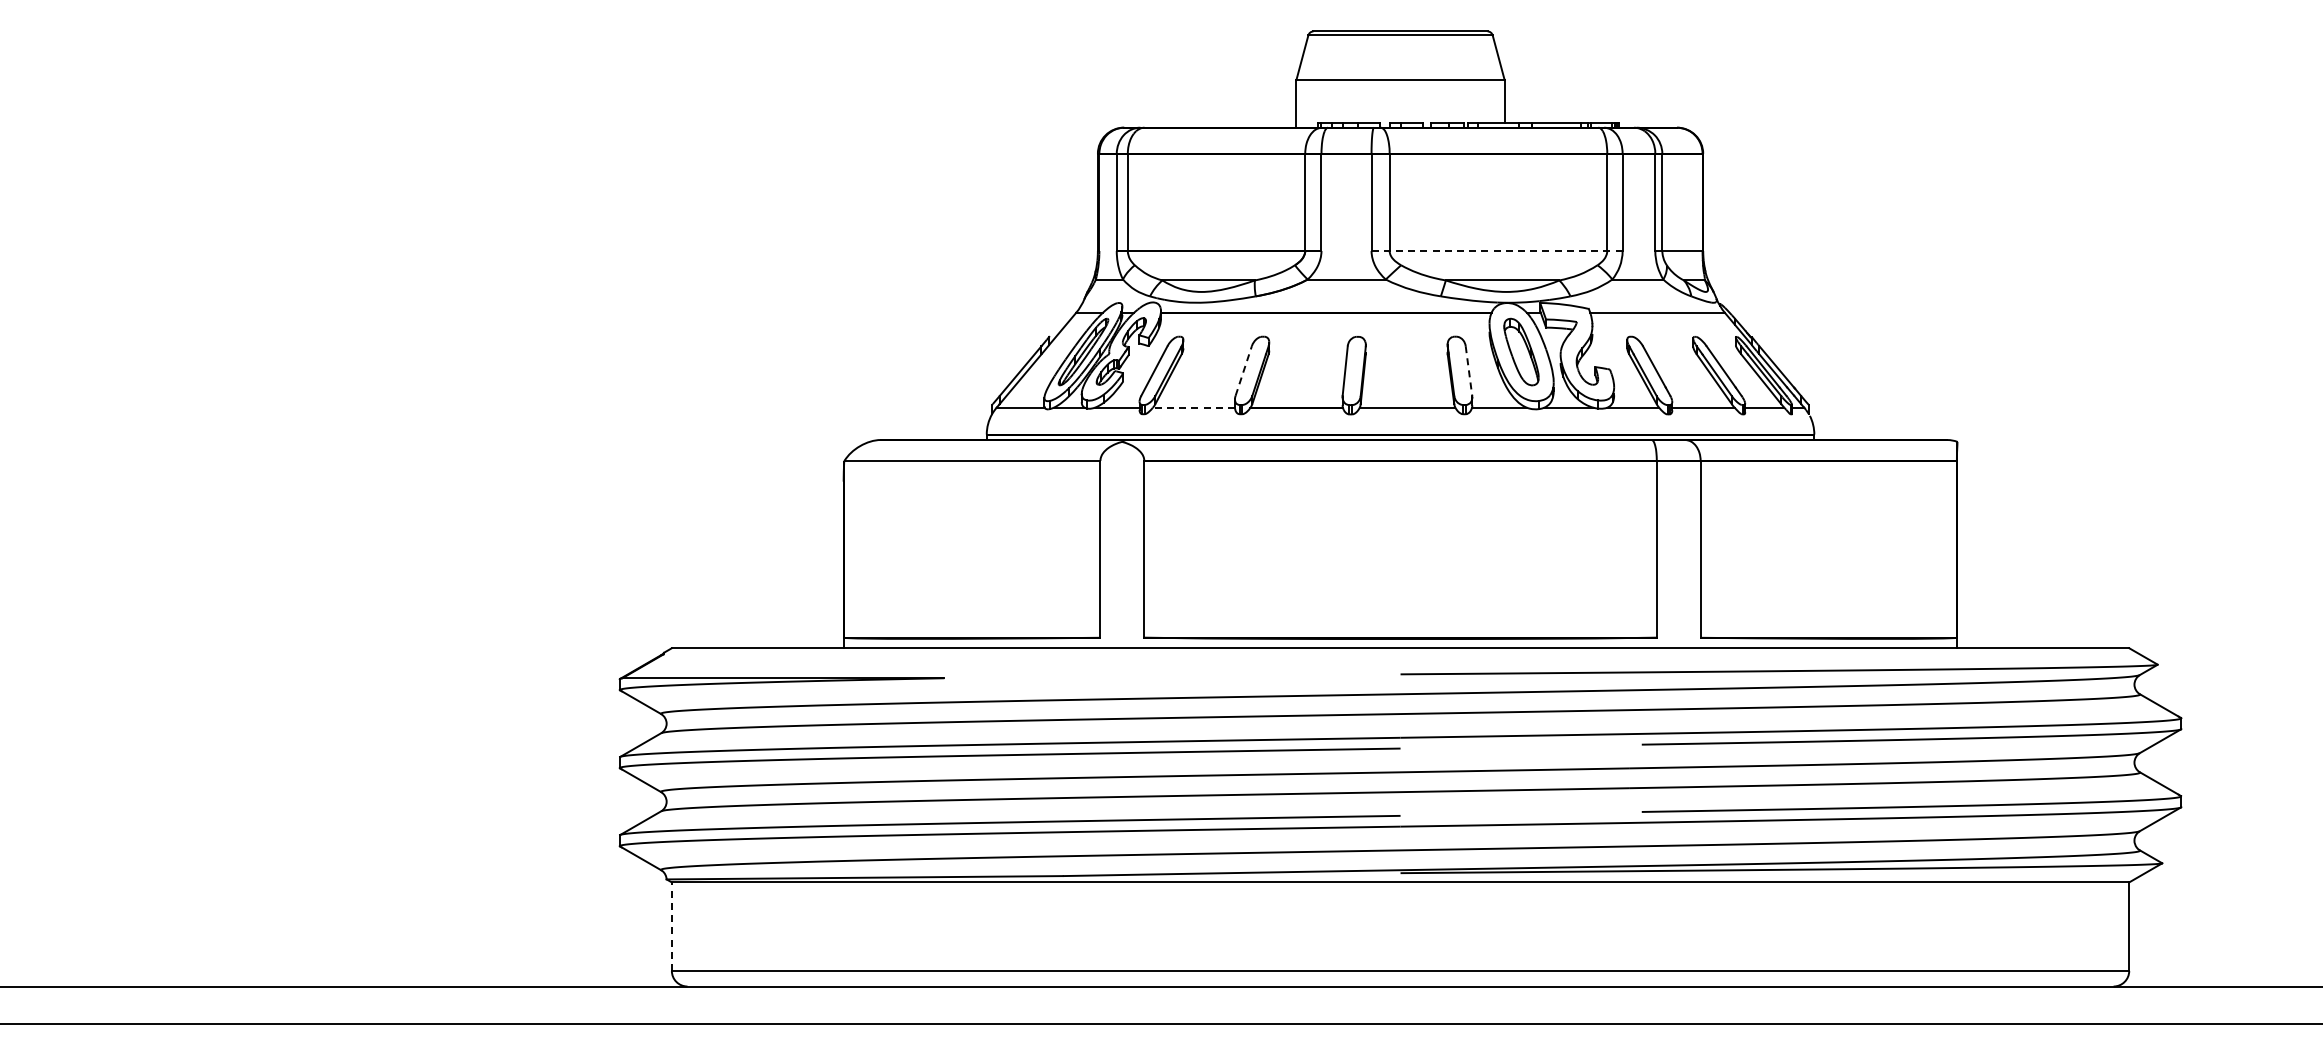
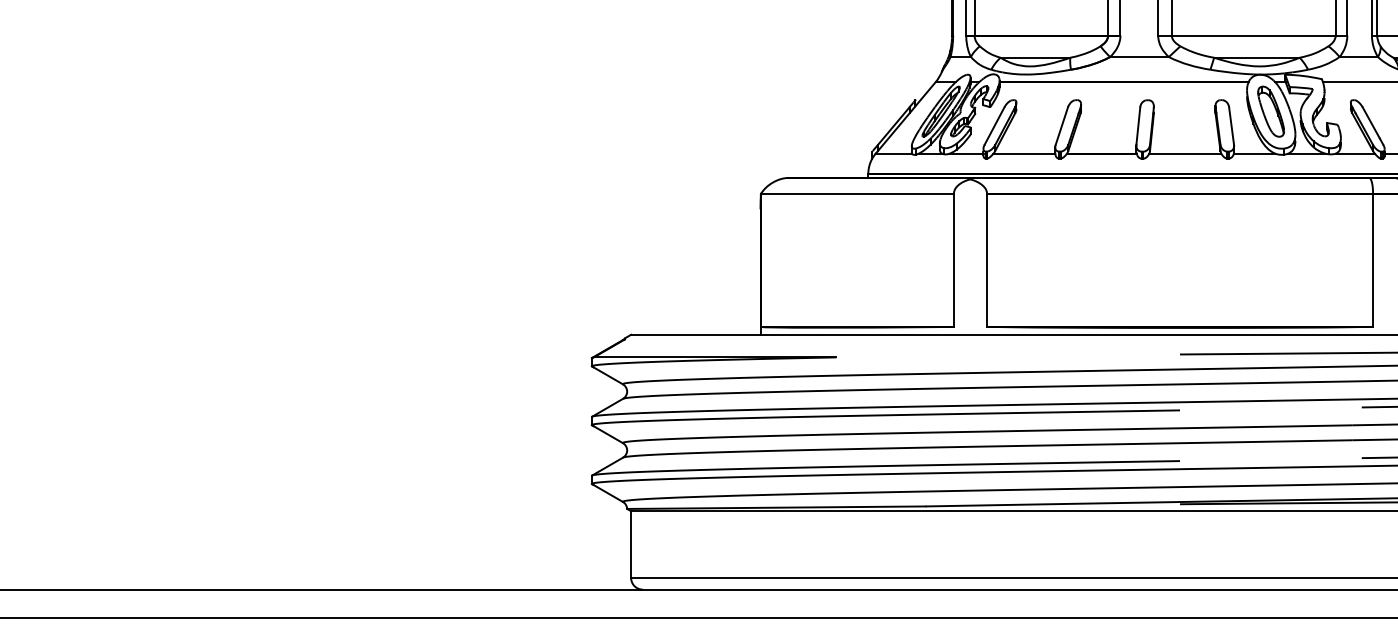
line: (1497, 250) -> (1253, 35), dashed -> solid
line: (1243, 370) -> (1061, 125), dashed -> solid
line: (1469, 371) -> (1231, 126), dashed -> solid
line: (1193, 407) -> (1024, 153), dashed -> solid
line: (671, 926) -> (630, 544), dashed -> solid

